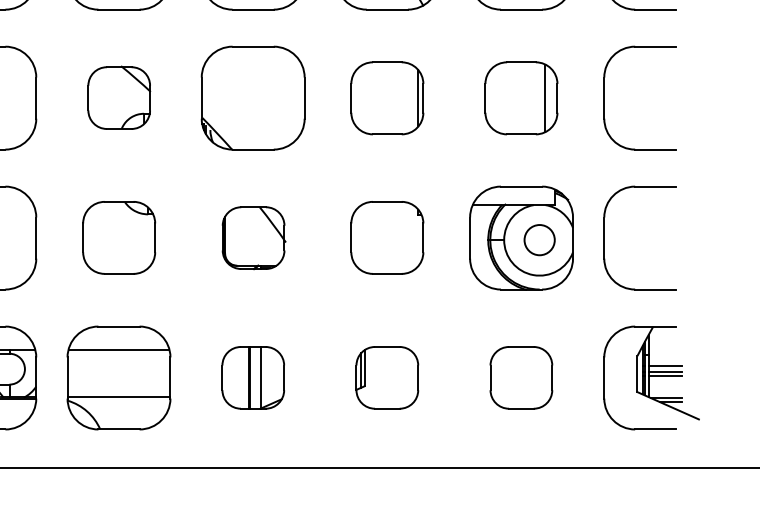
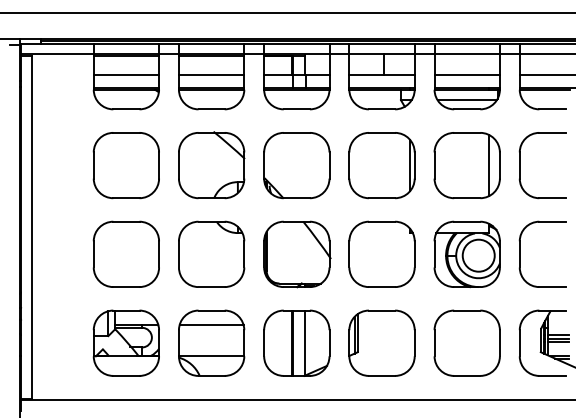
part: (118, 98) -> (211, 165), size x1.67
part: (386, 98) -> (381, 165), size x1.43
part: (520, 98) -> (466, 165), size x1.43
part: (118, 236) -> (211, 253), size x1.43
part: (386, 236) -> (381, 253), size x1.43
part: (254, 238) -> (297, 254), size x1.67
circle: (539, 239) -> (478, 255), size x1.67
part: (252, 376) -> (296, 342), size x1.67
part: (386, 376) -> (381, 342), size x1.67
part: (520, 376) -> (466, 342), size x1.67

